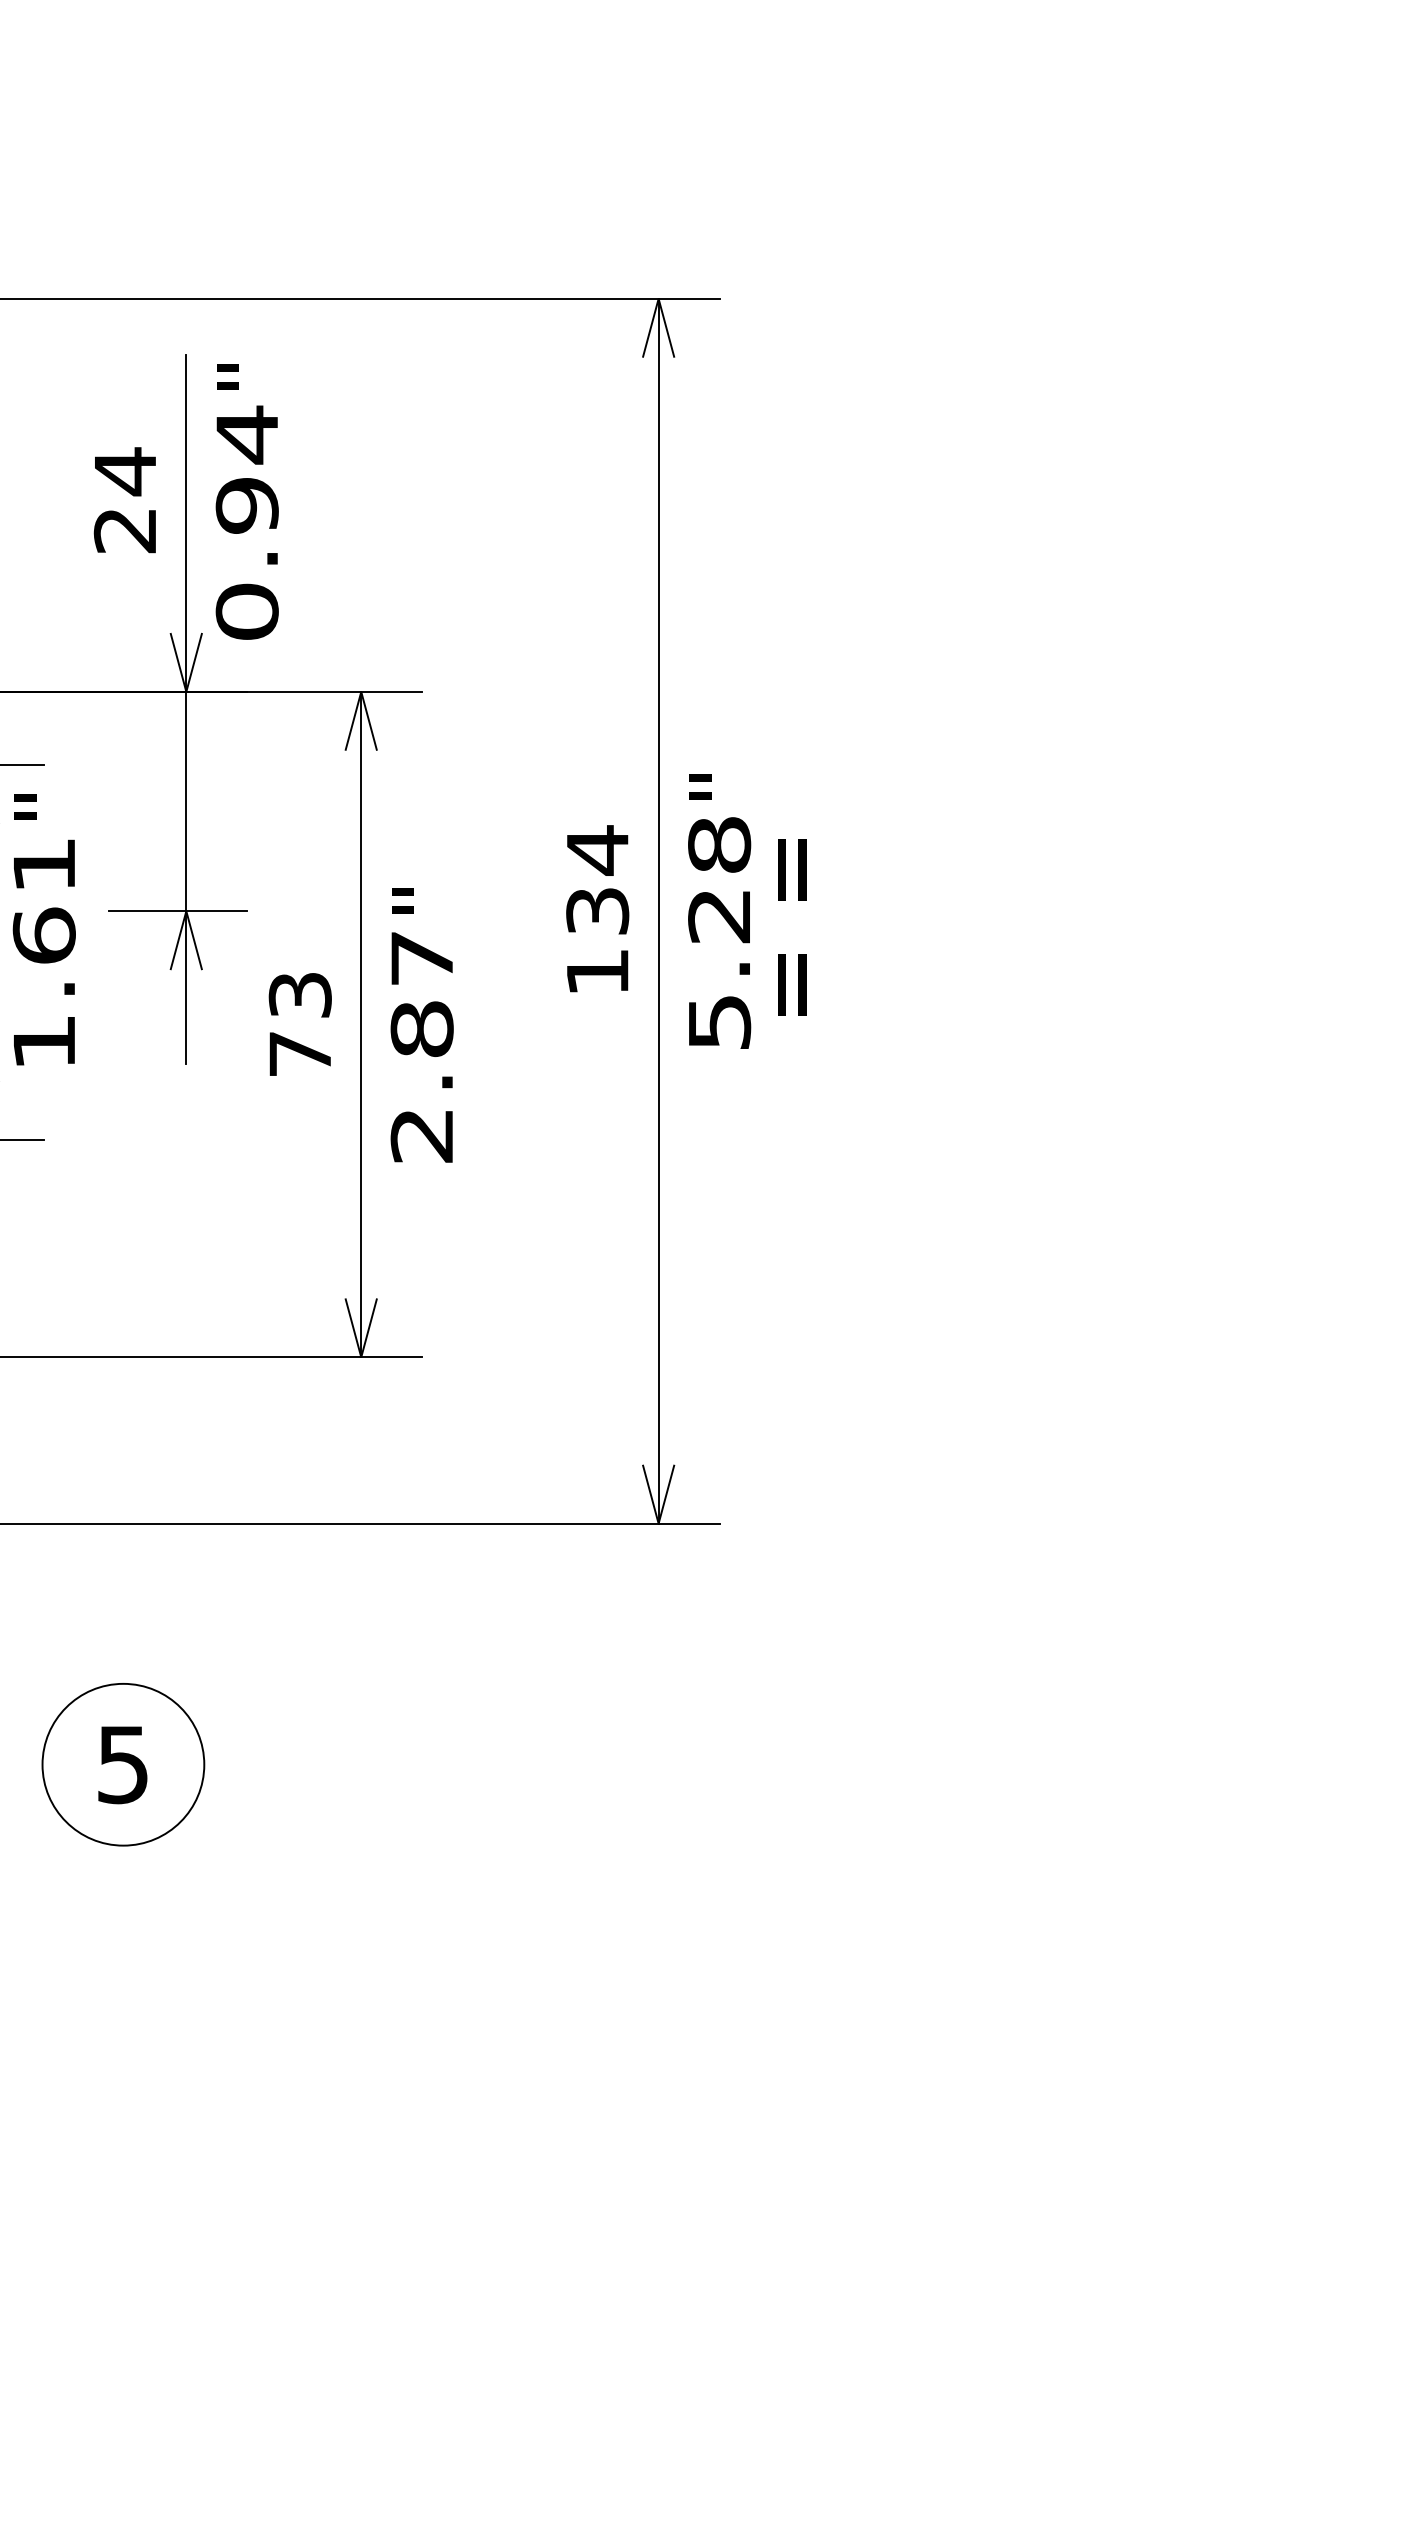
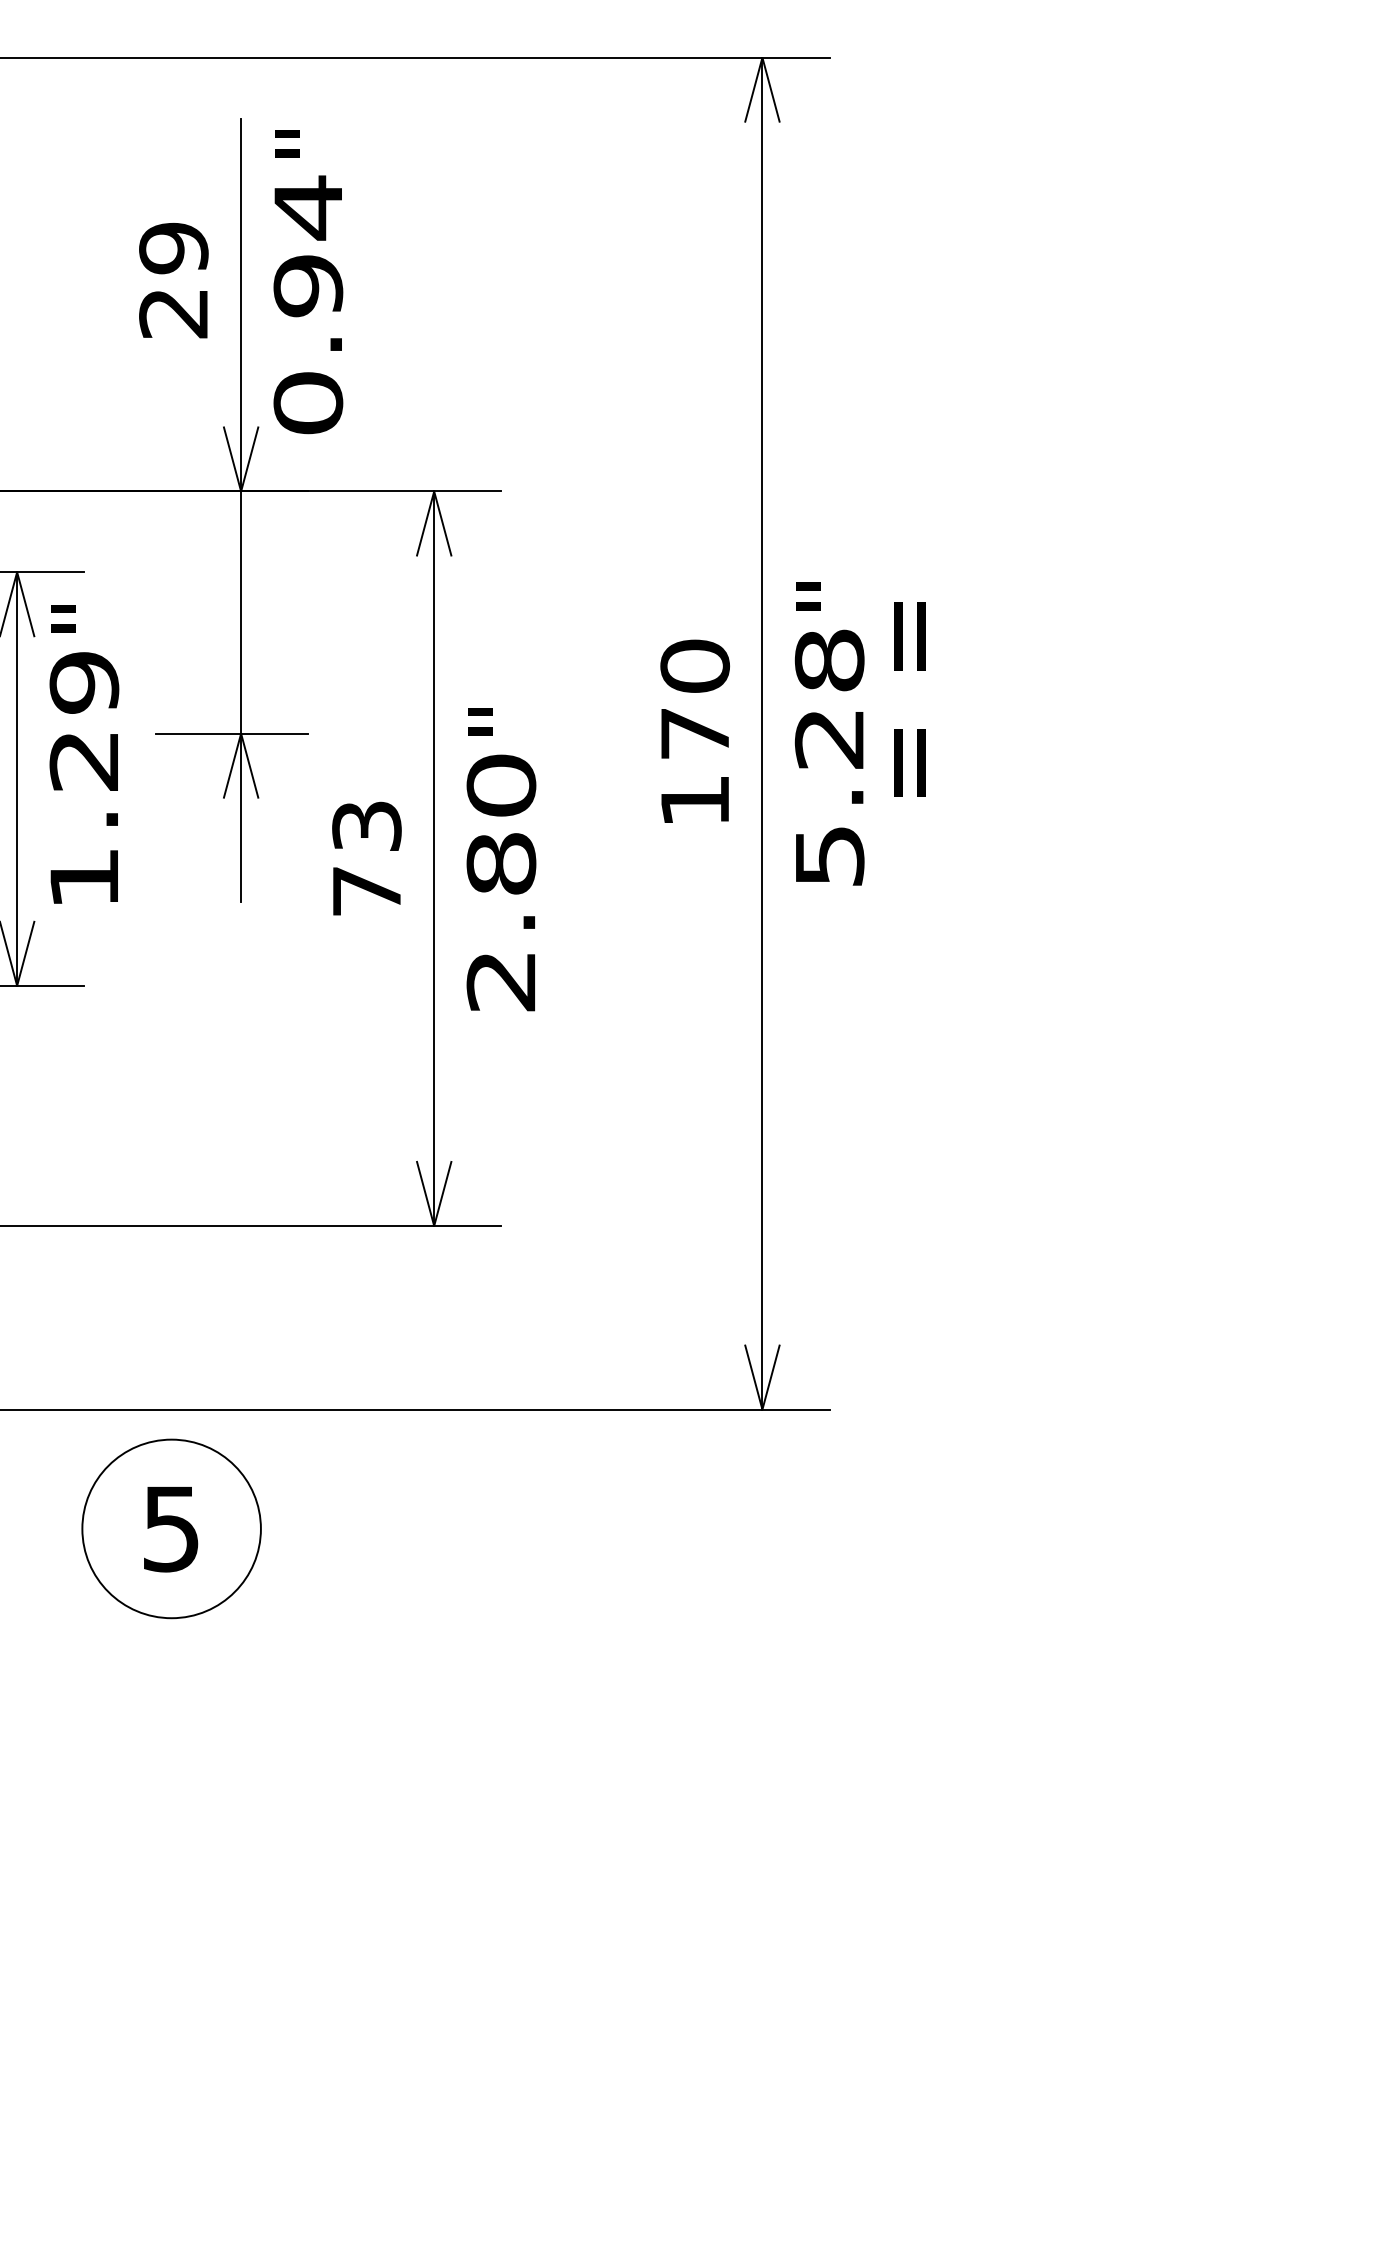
text: (124, 471) -> (172, 248), 24 -> 29
text: (597, 879) -> (694, 698), 134 -> 170
text: (43, 900) -> (83, 721), 1.61 -> 1.29
text: (792, 927) -> (910, 699), moved
text: (421, 958) -> (500, 785), 2.87 -> 2.80
part: (123, 1764) -> (171, 1528), moved

